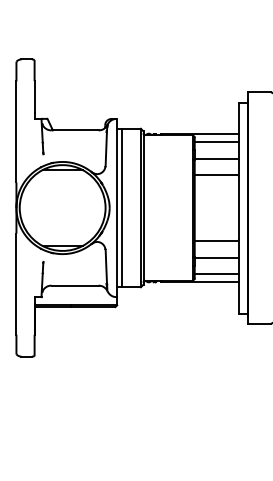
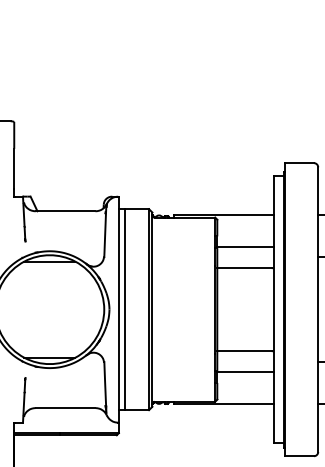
line: (216, 142) -> (244, 226), removed
line: (216, 274) -> (244, 393), removed

